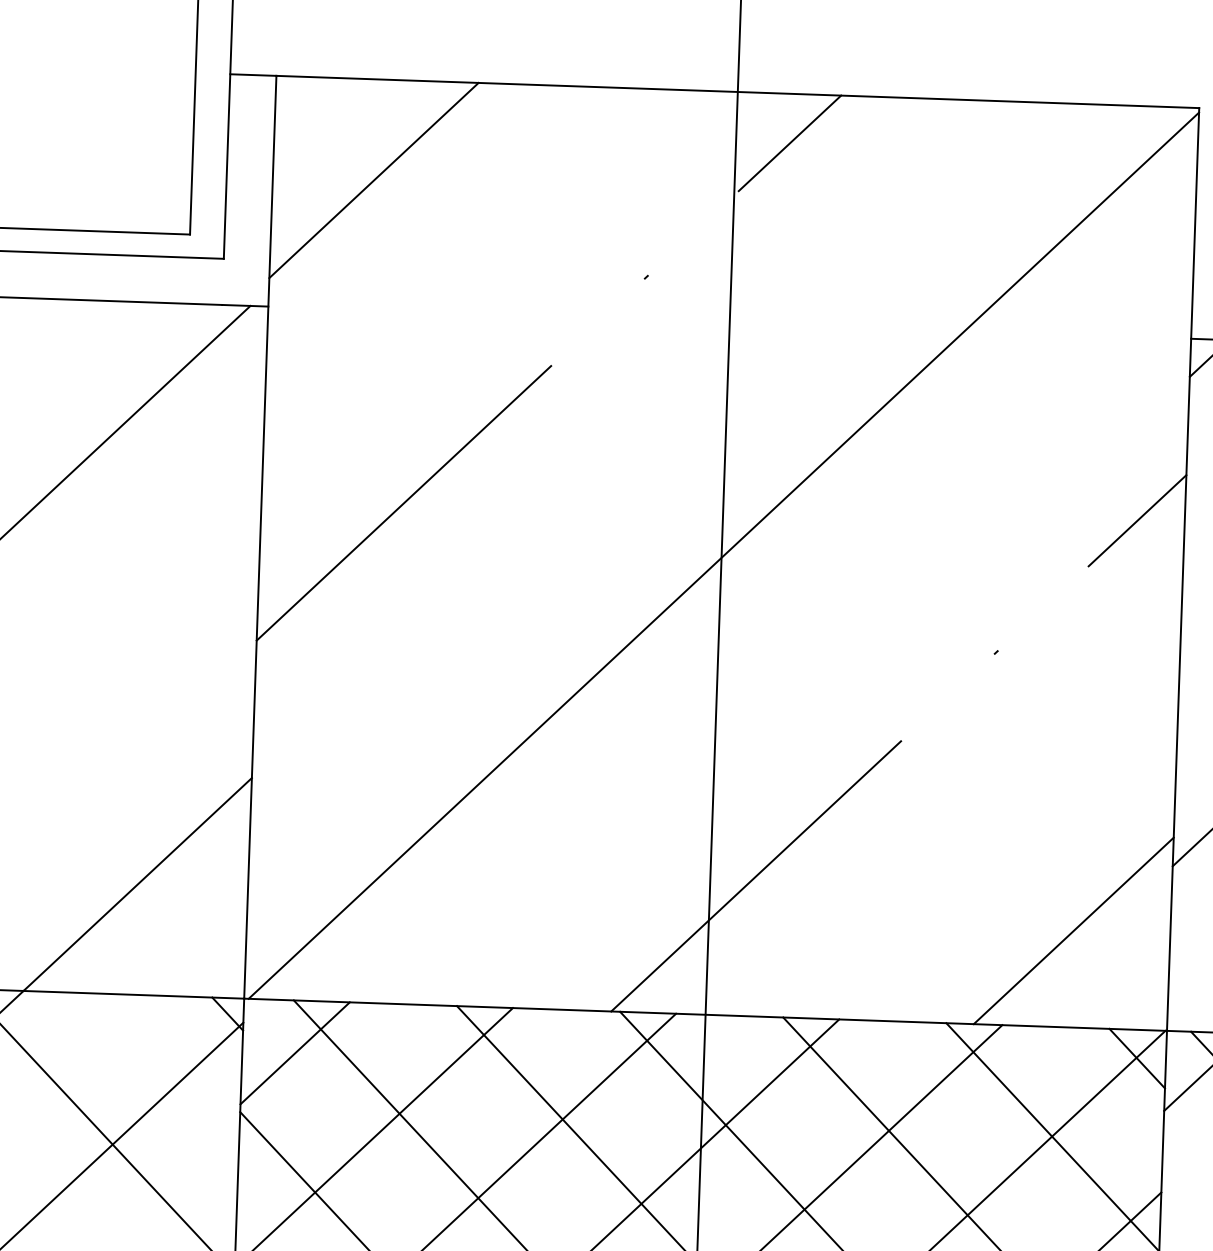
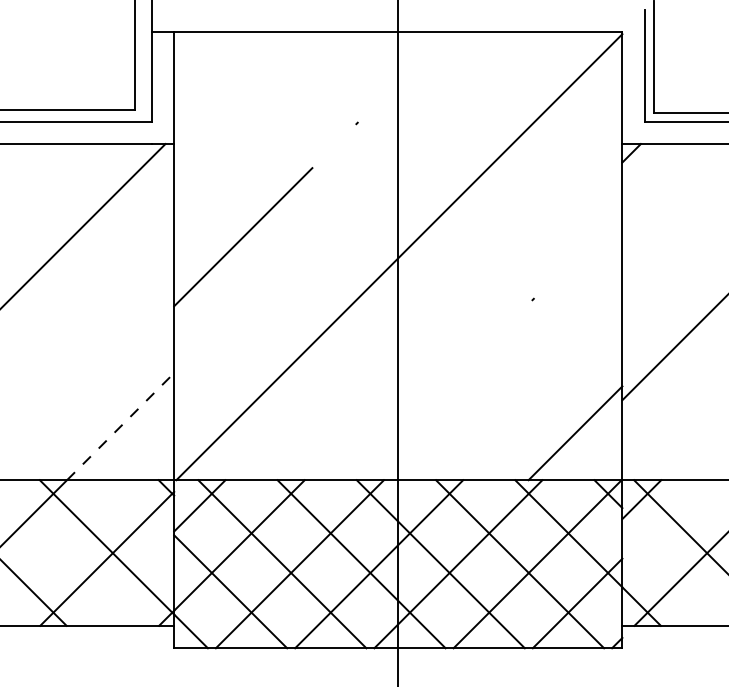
line: (790, 142) -> (424, 55), removed
line: (374, 179) -> (223, 80), removed
line: (1137, 521) -> (599, 233), removed
line: (756, 876) -> (420, 412), removed
line: (137, 884) -> (120, 426), solid -> dashed

